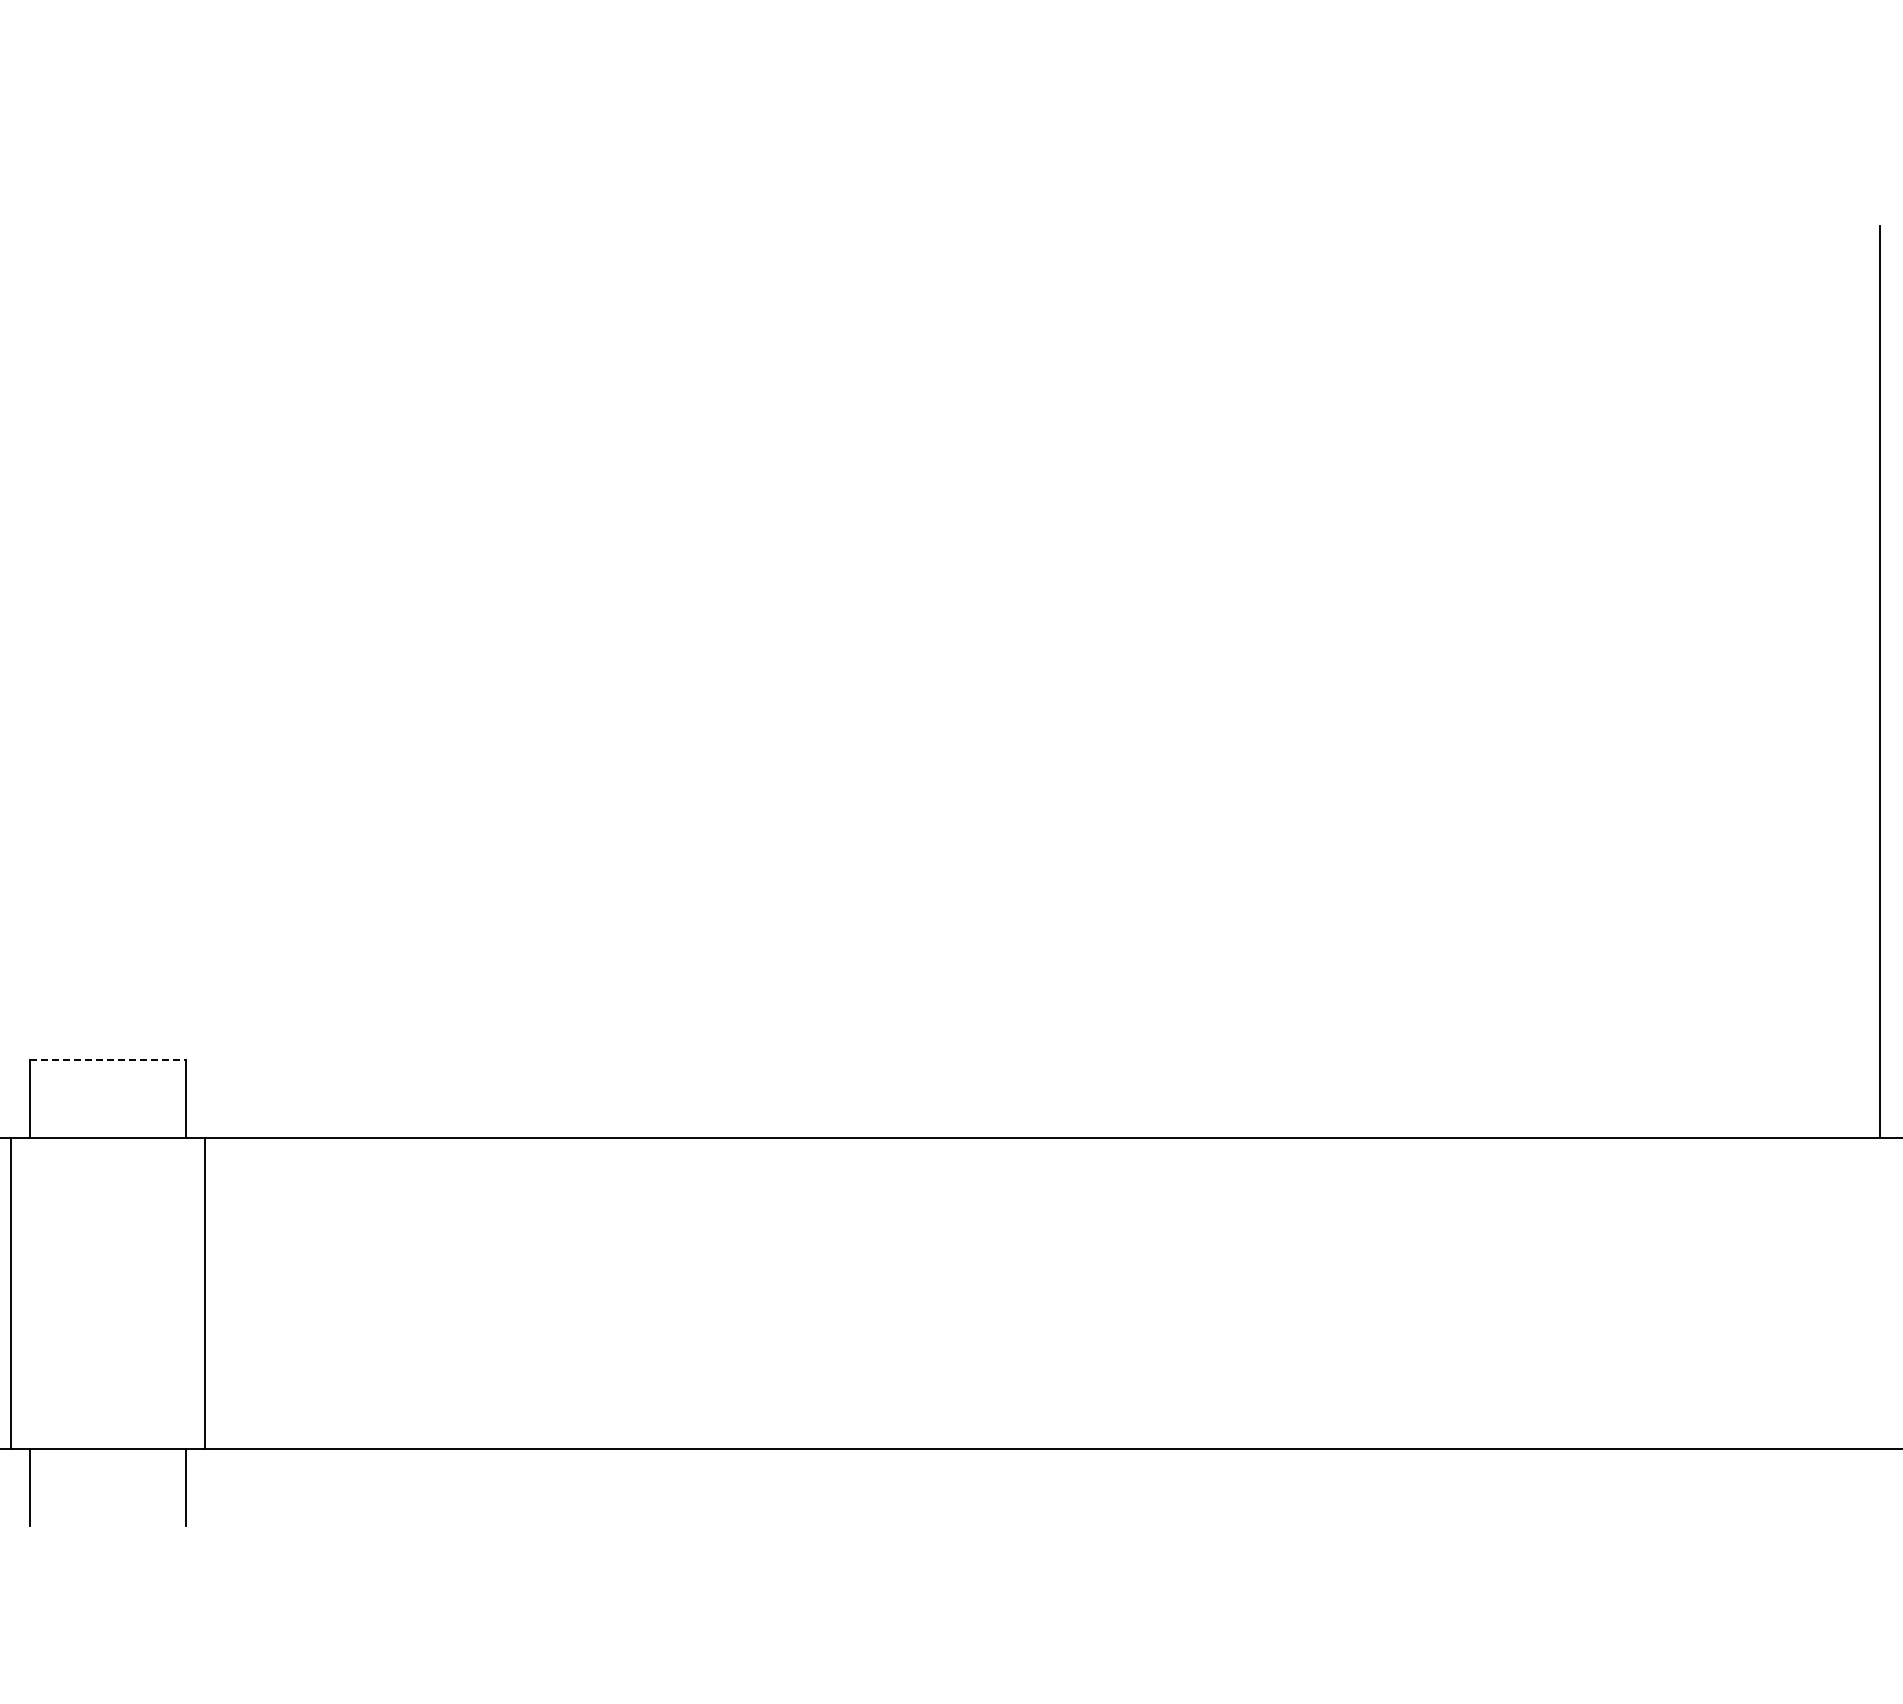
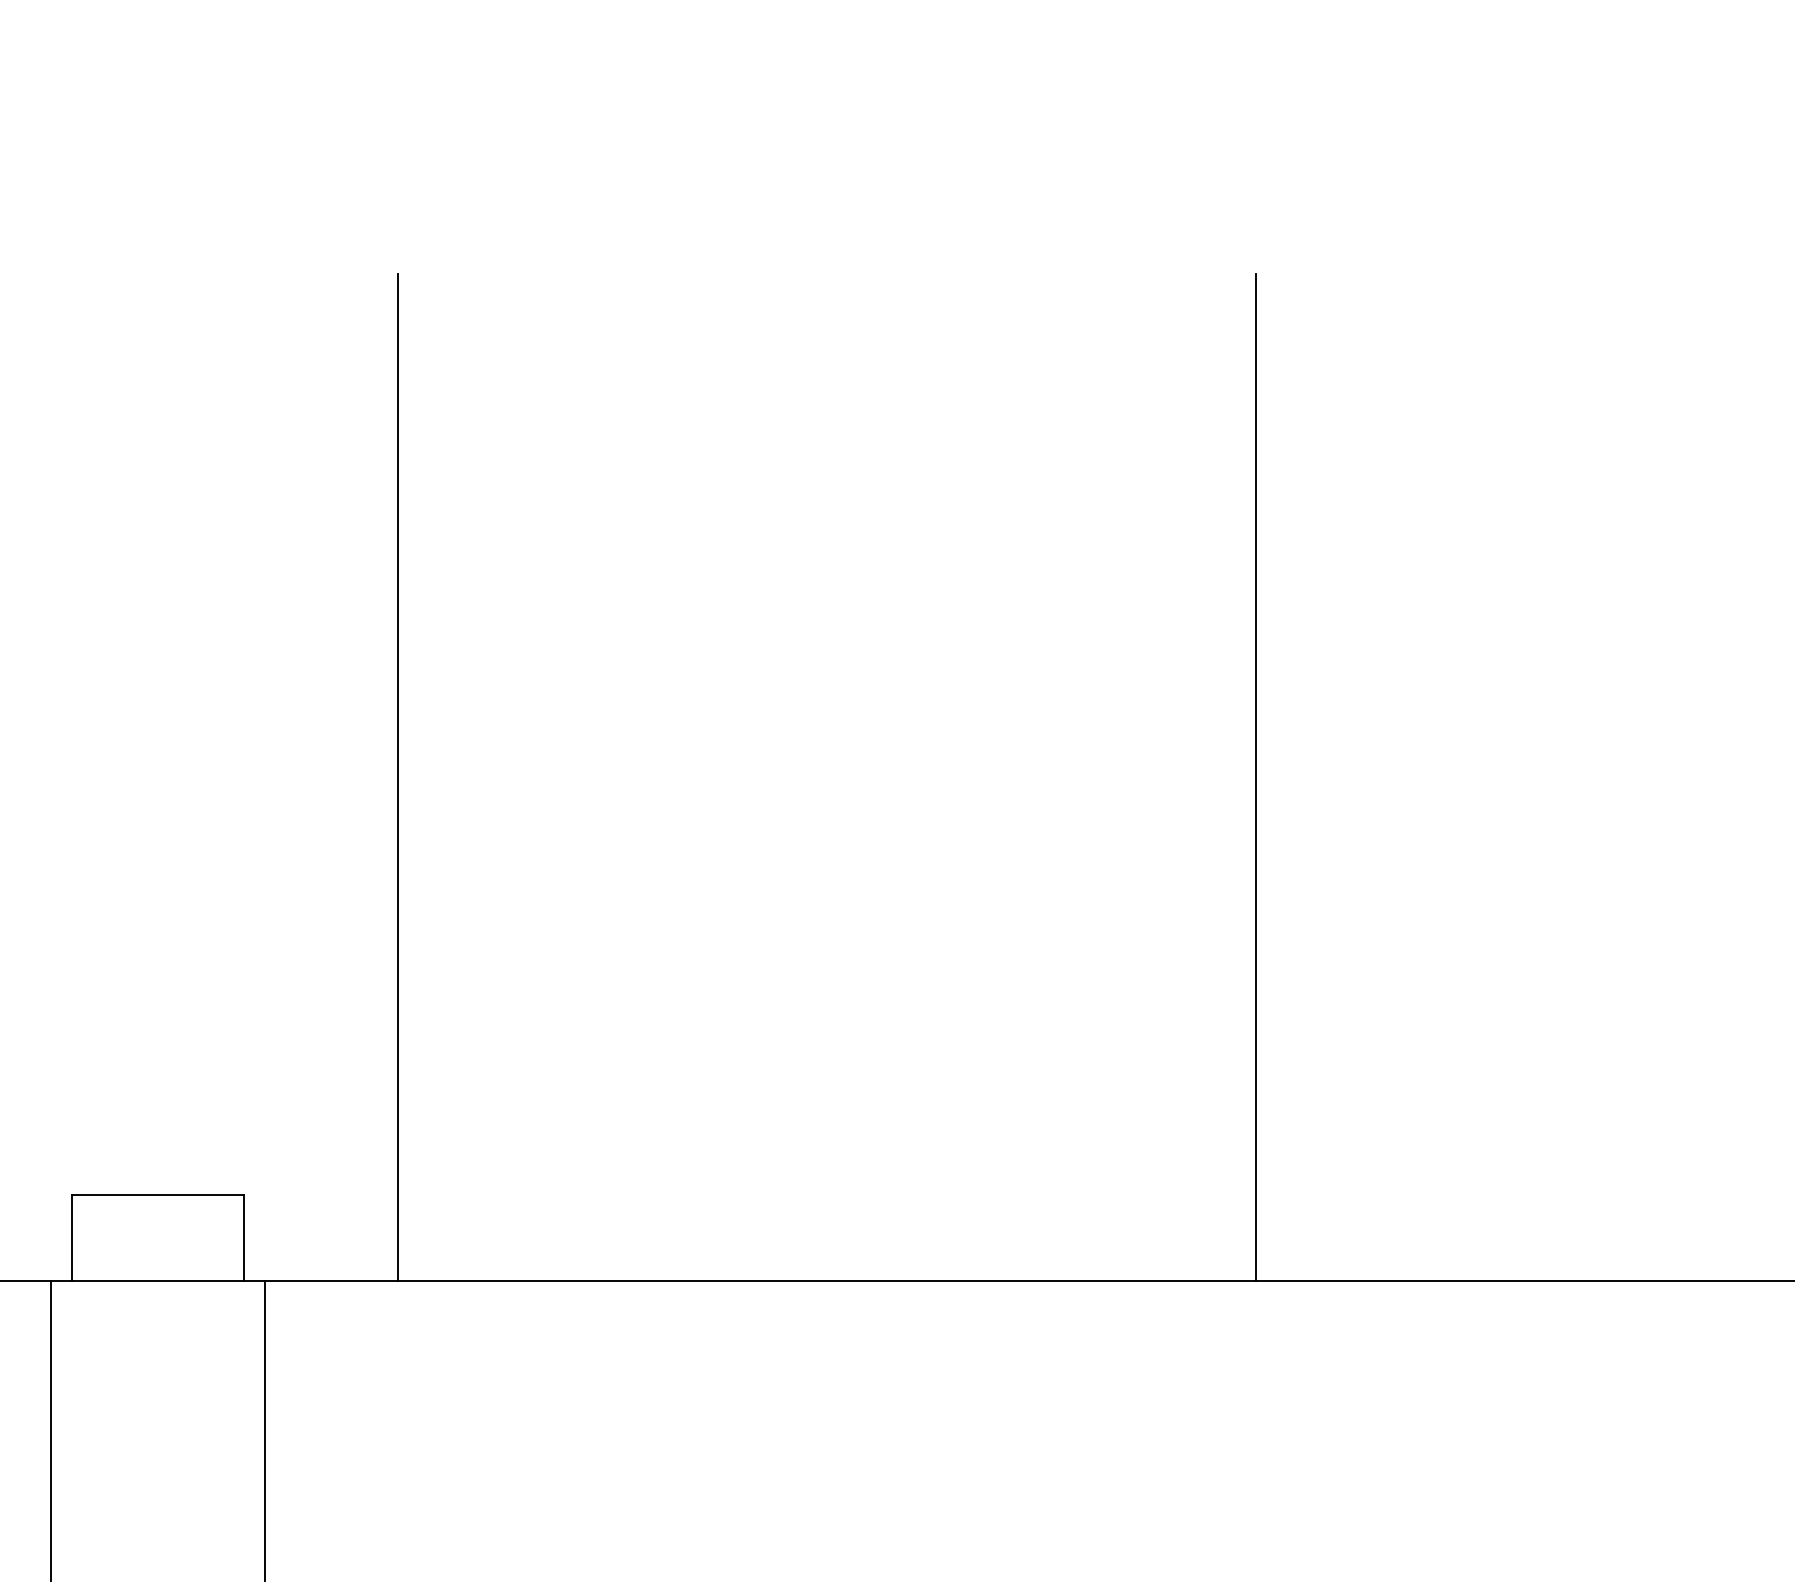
line: (325, 681) -> (398, 776), added
line: (1102, 681) -> (1256, 776), added
line: (107, 1060) -> (157, 1195), dashed -> solid

